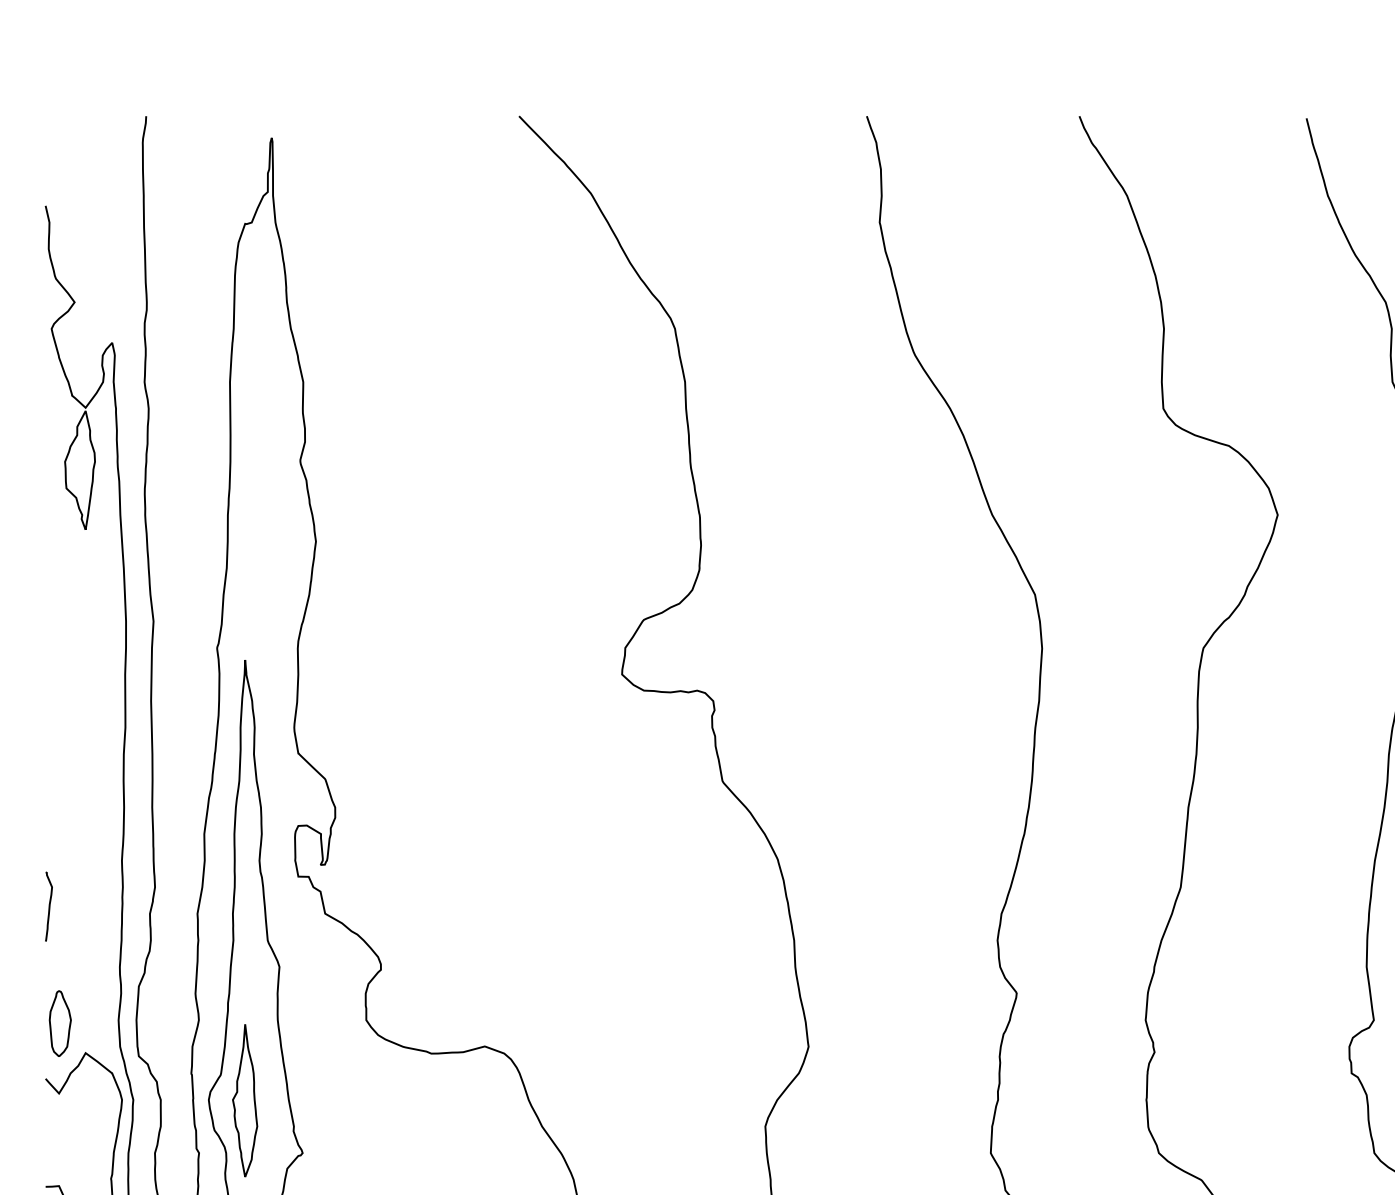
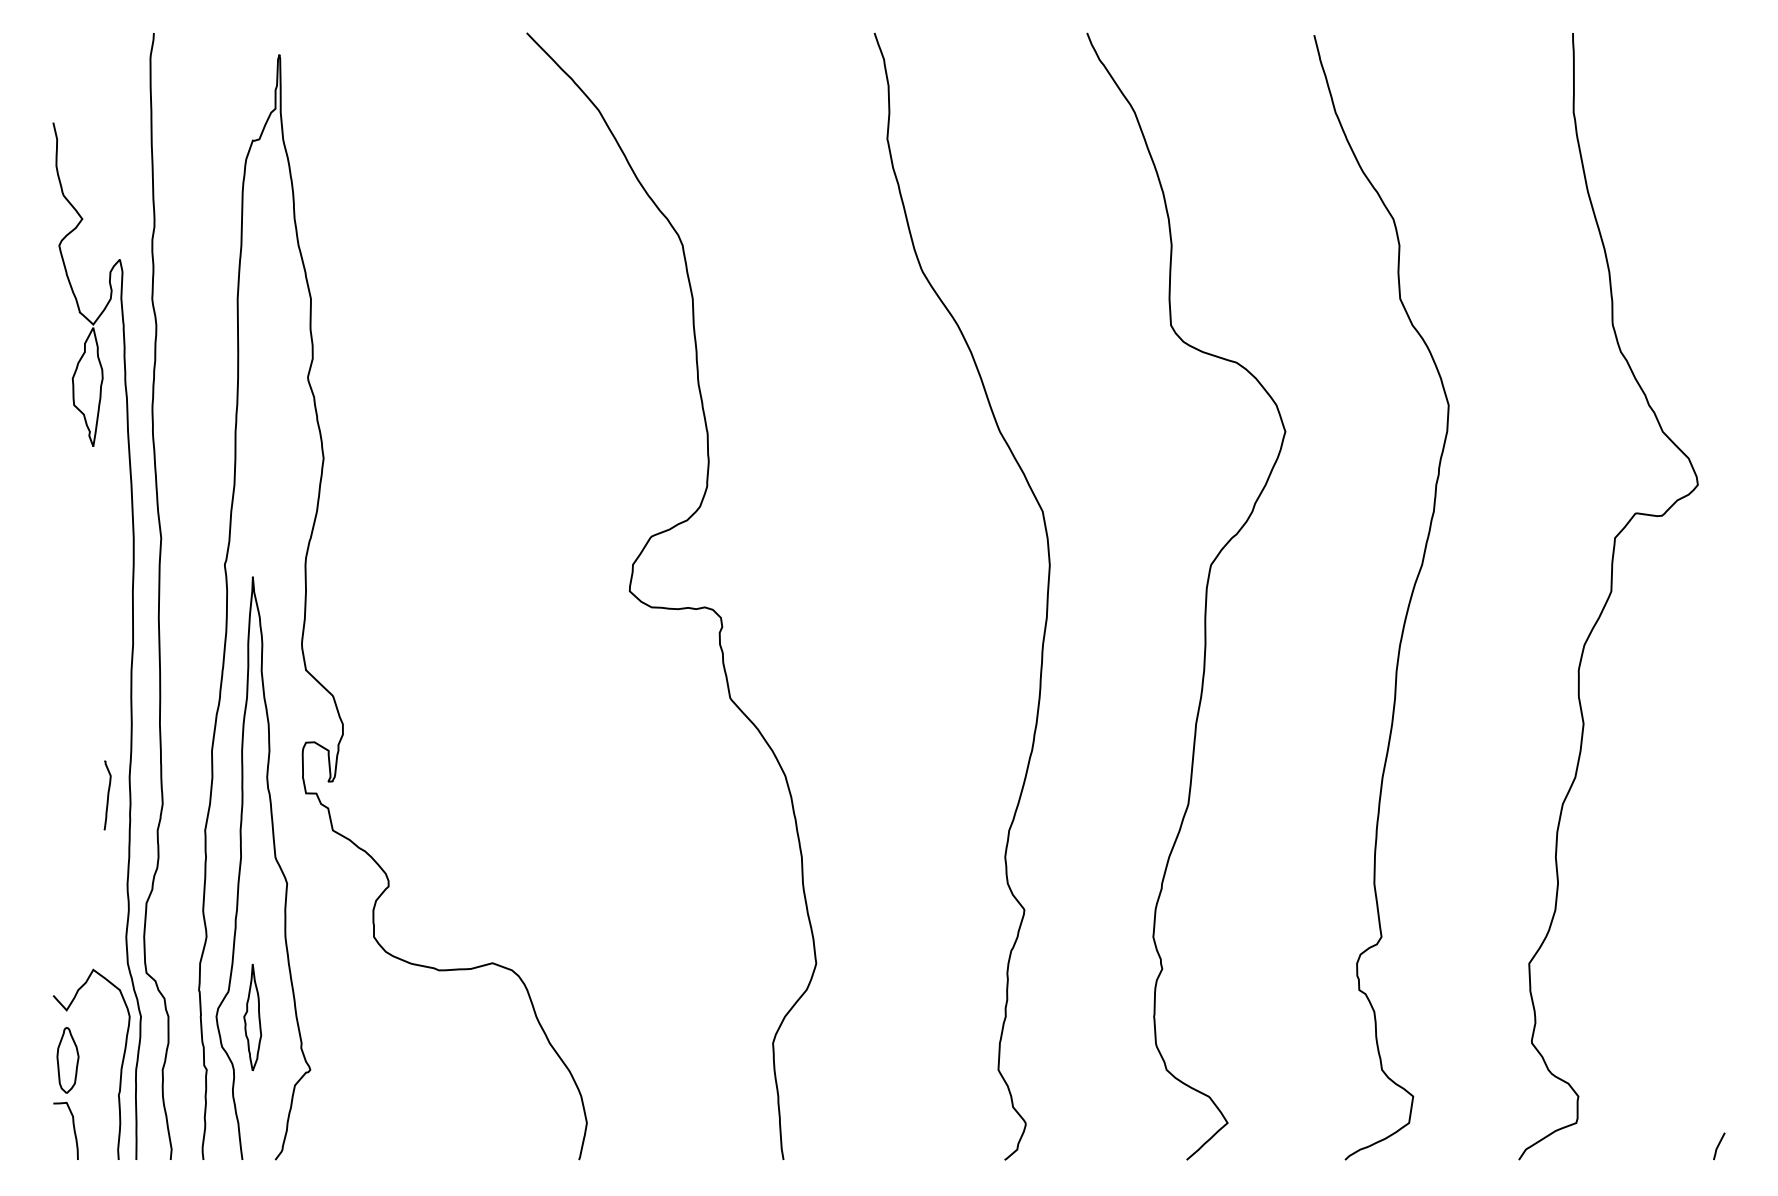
curve: (48, 906) -> (107, 795), moved
part: (59, 1023) -> (67, 1060), moved
part: (244, 1100) -> (252, 1017), size x0.7

